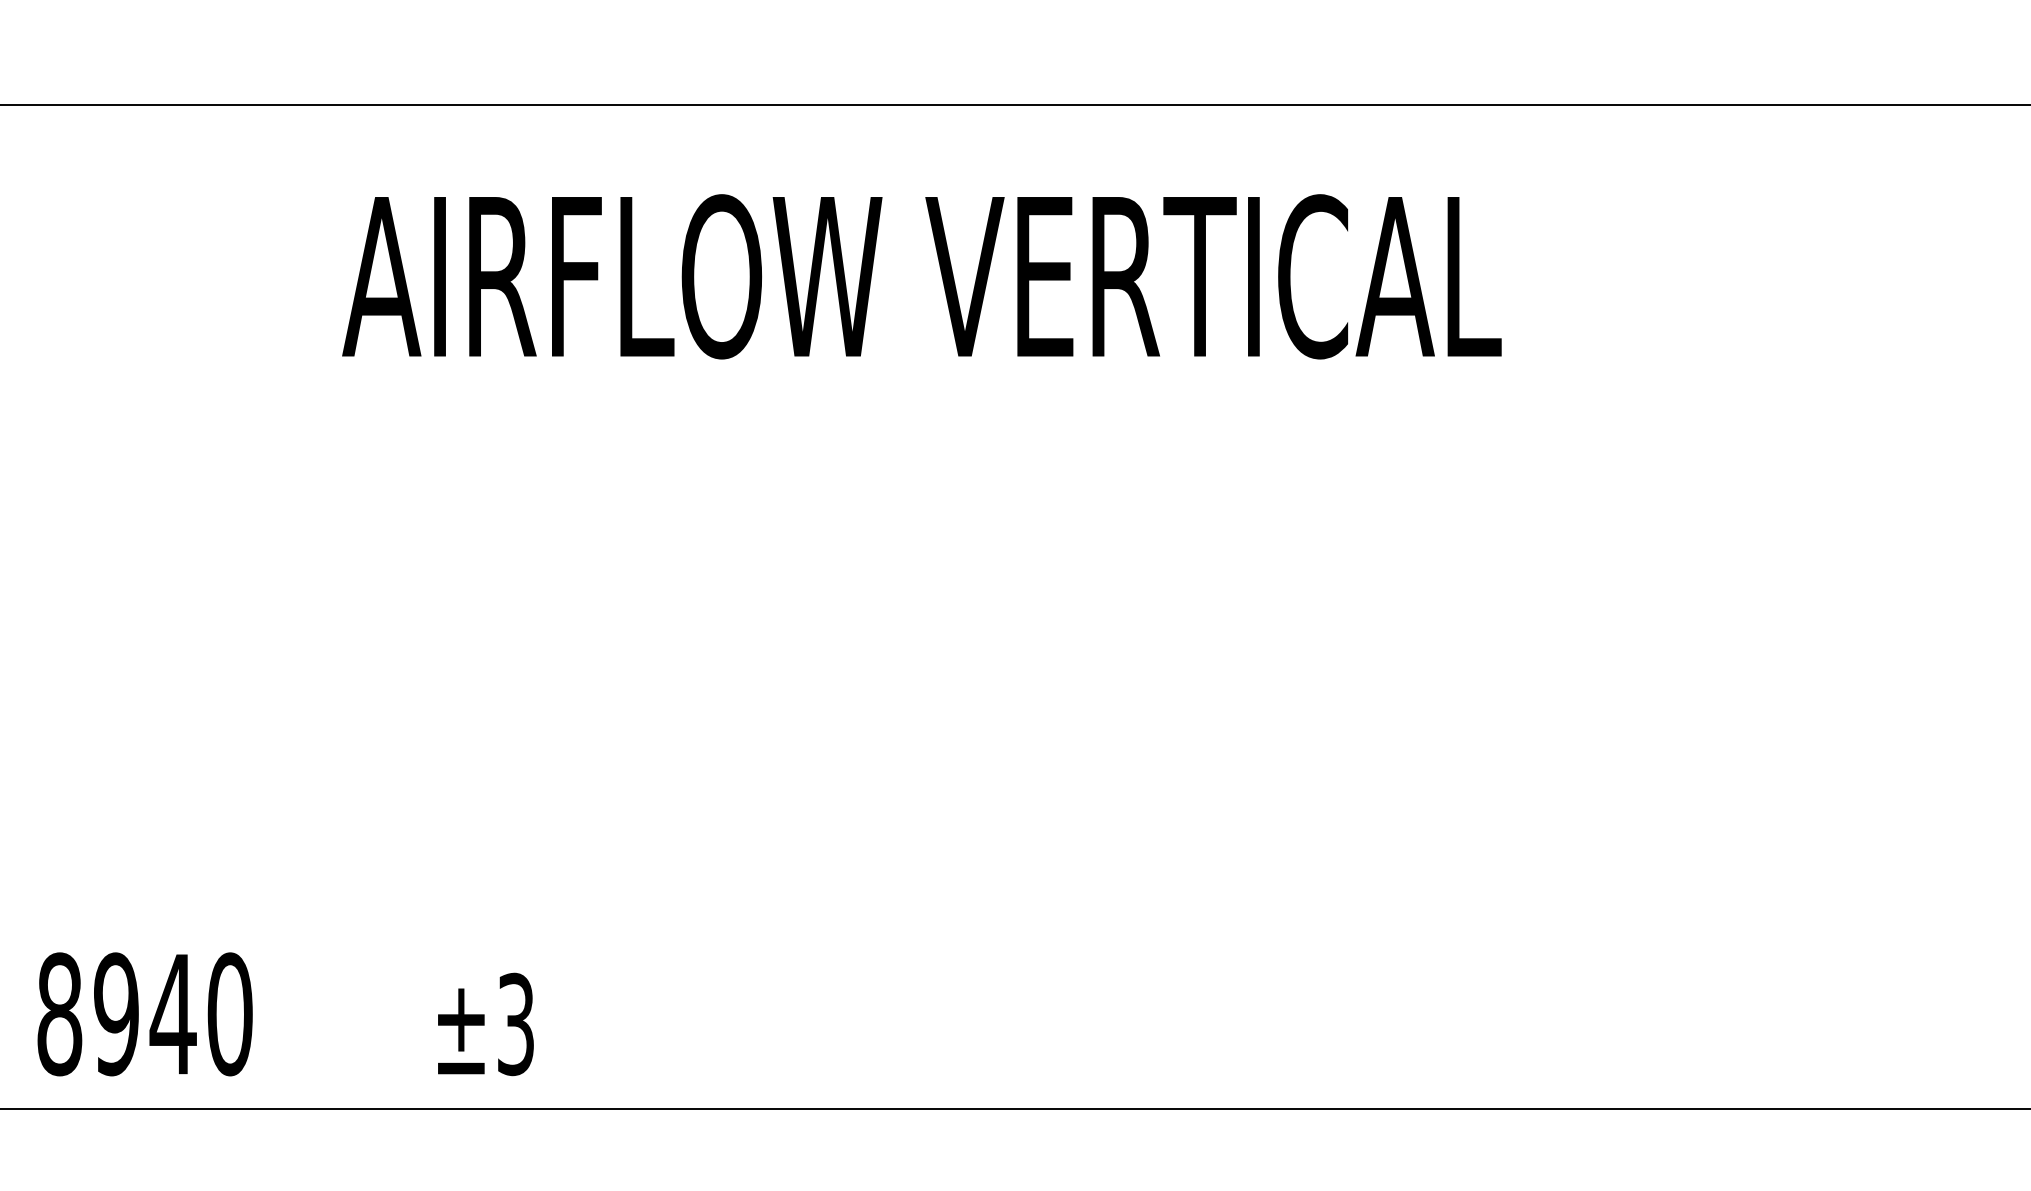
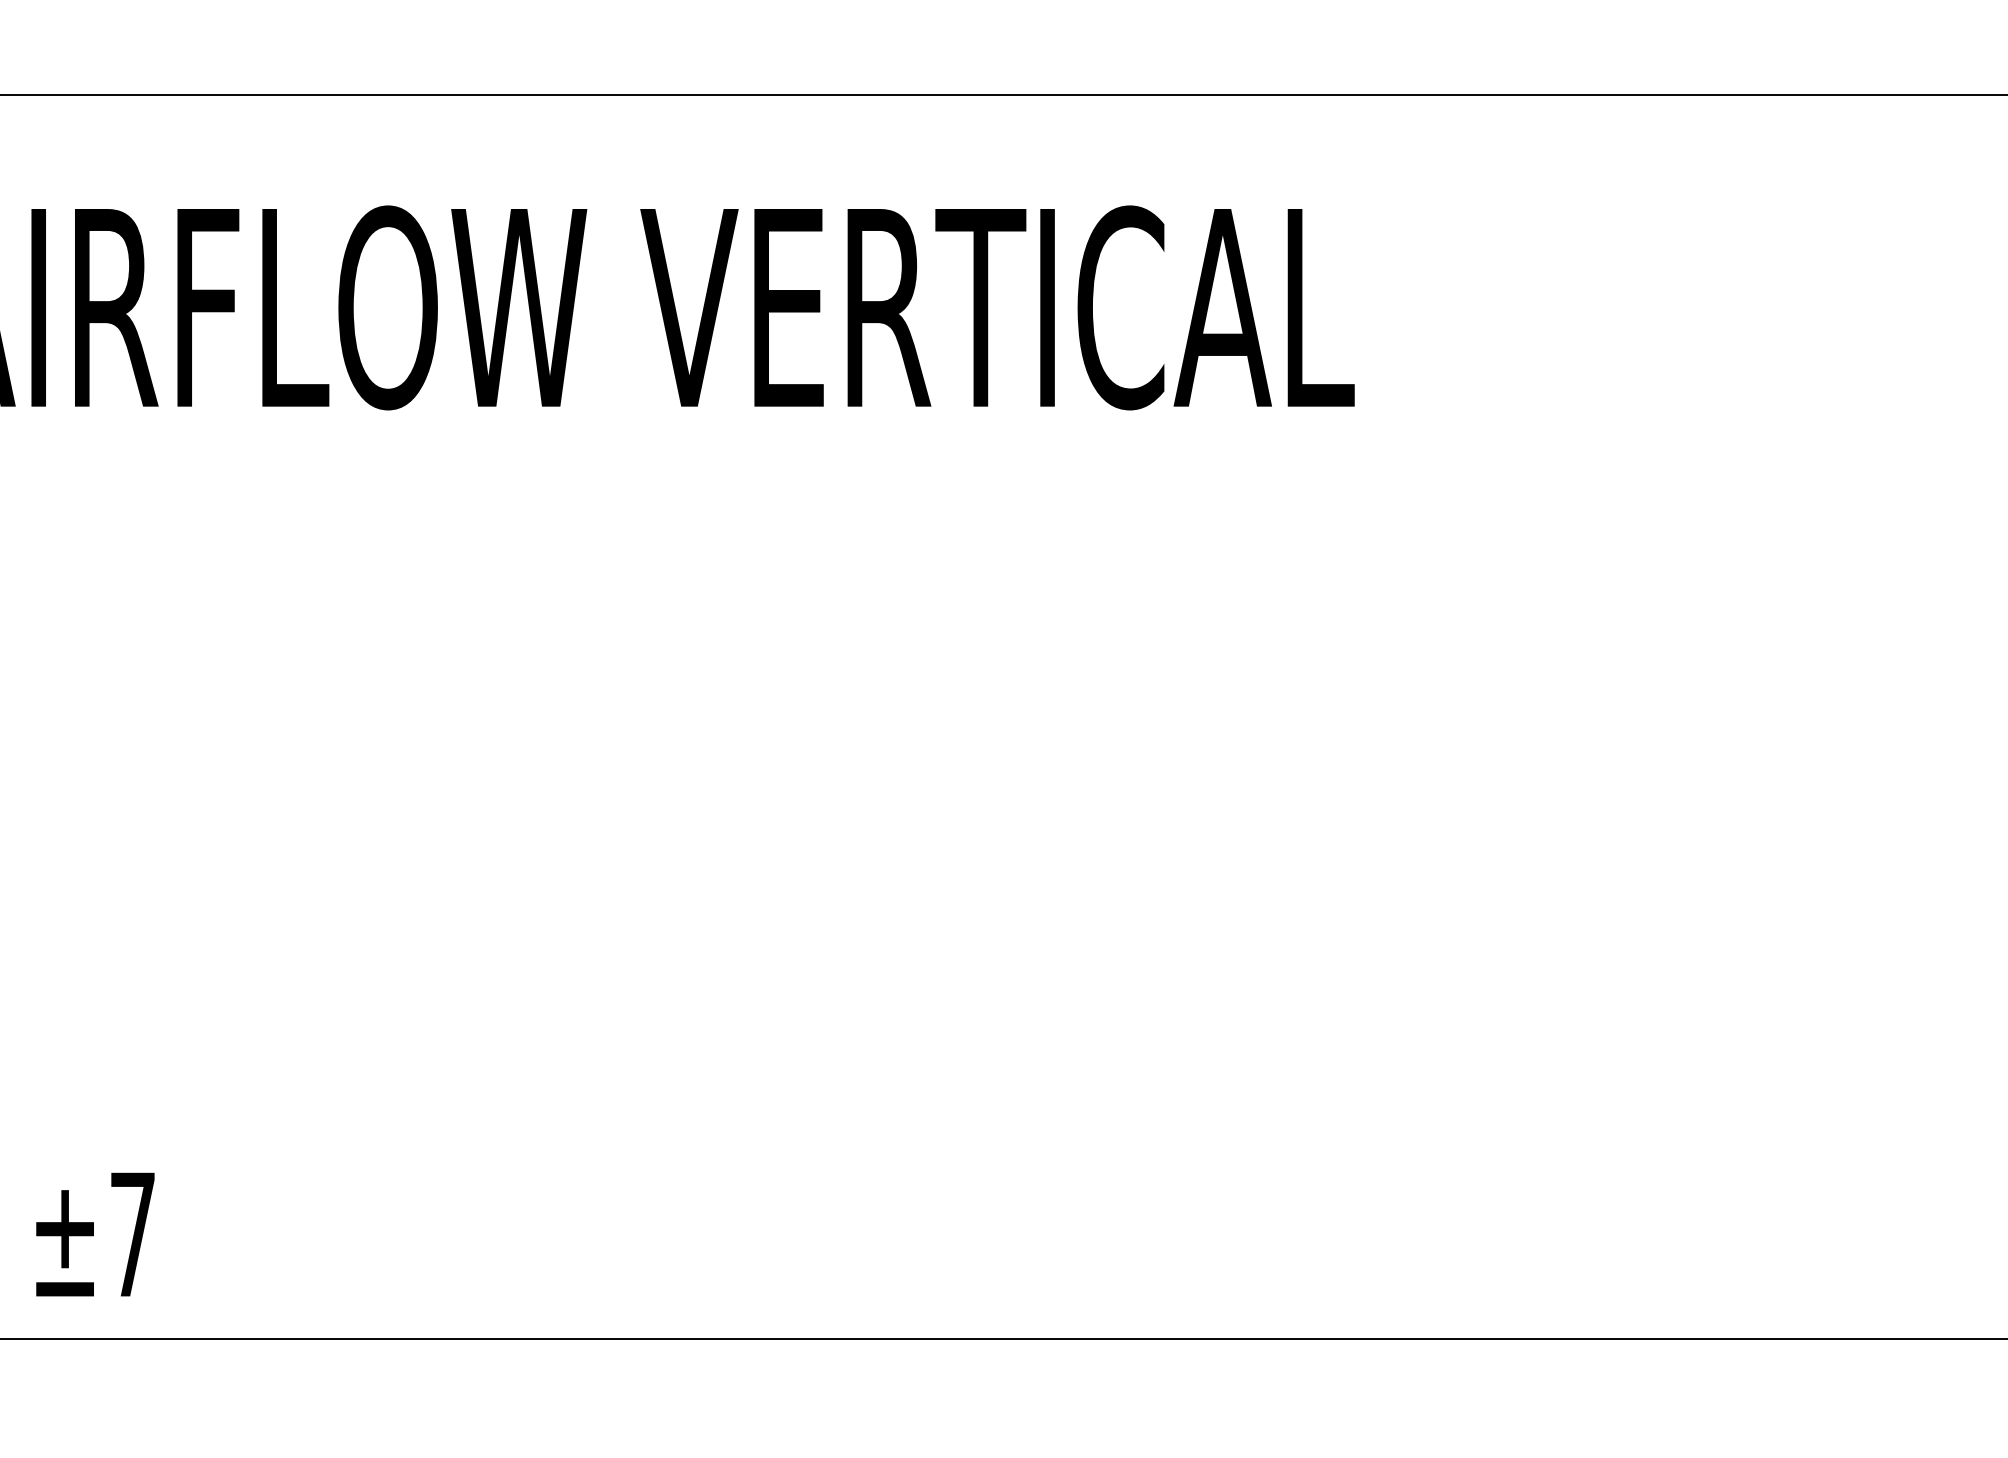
text: (515, 1024) -> (132, 1234), ±3 -> ±7

